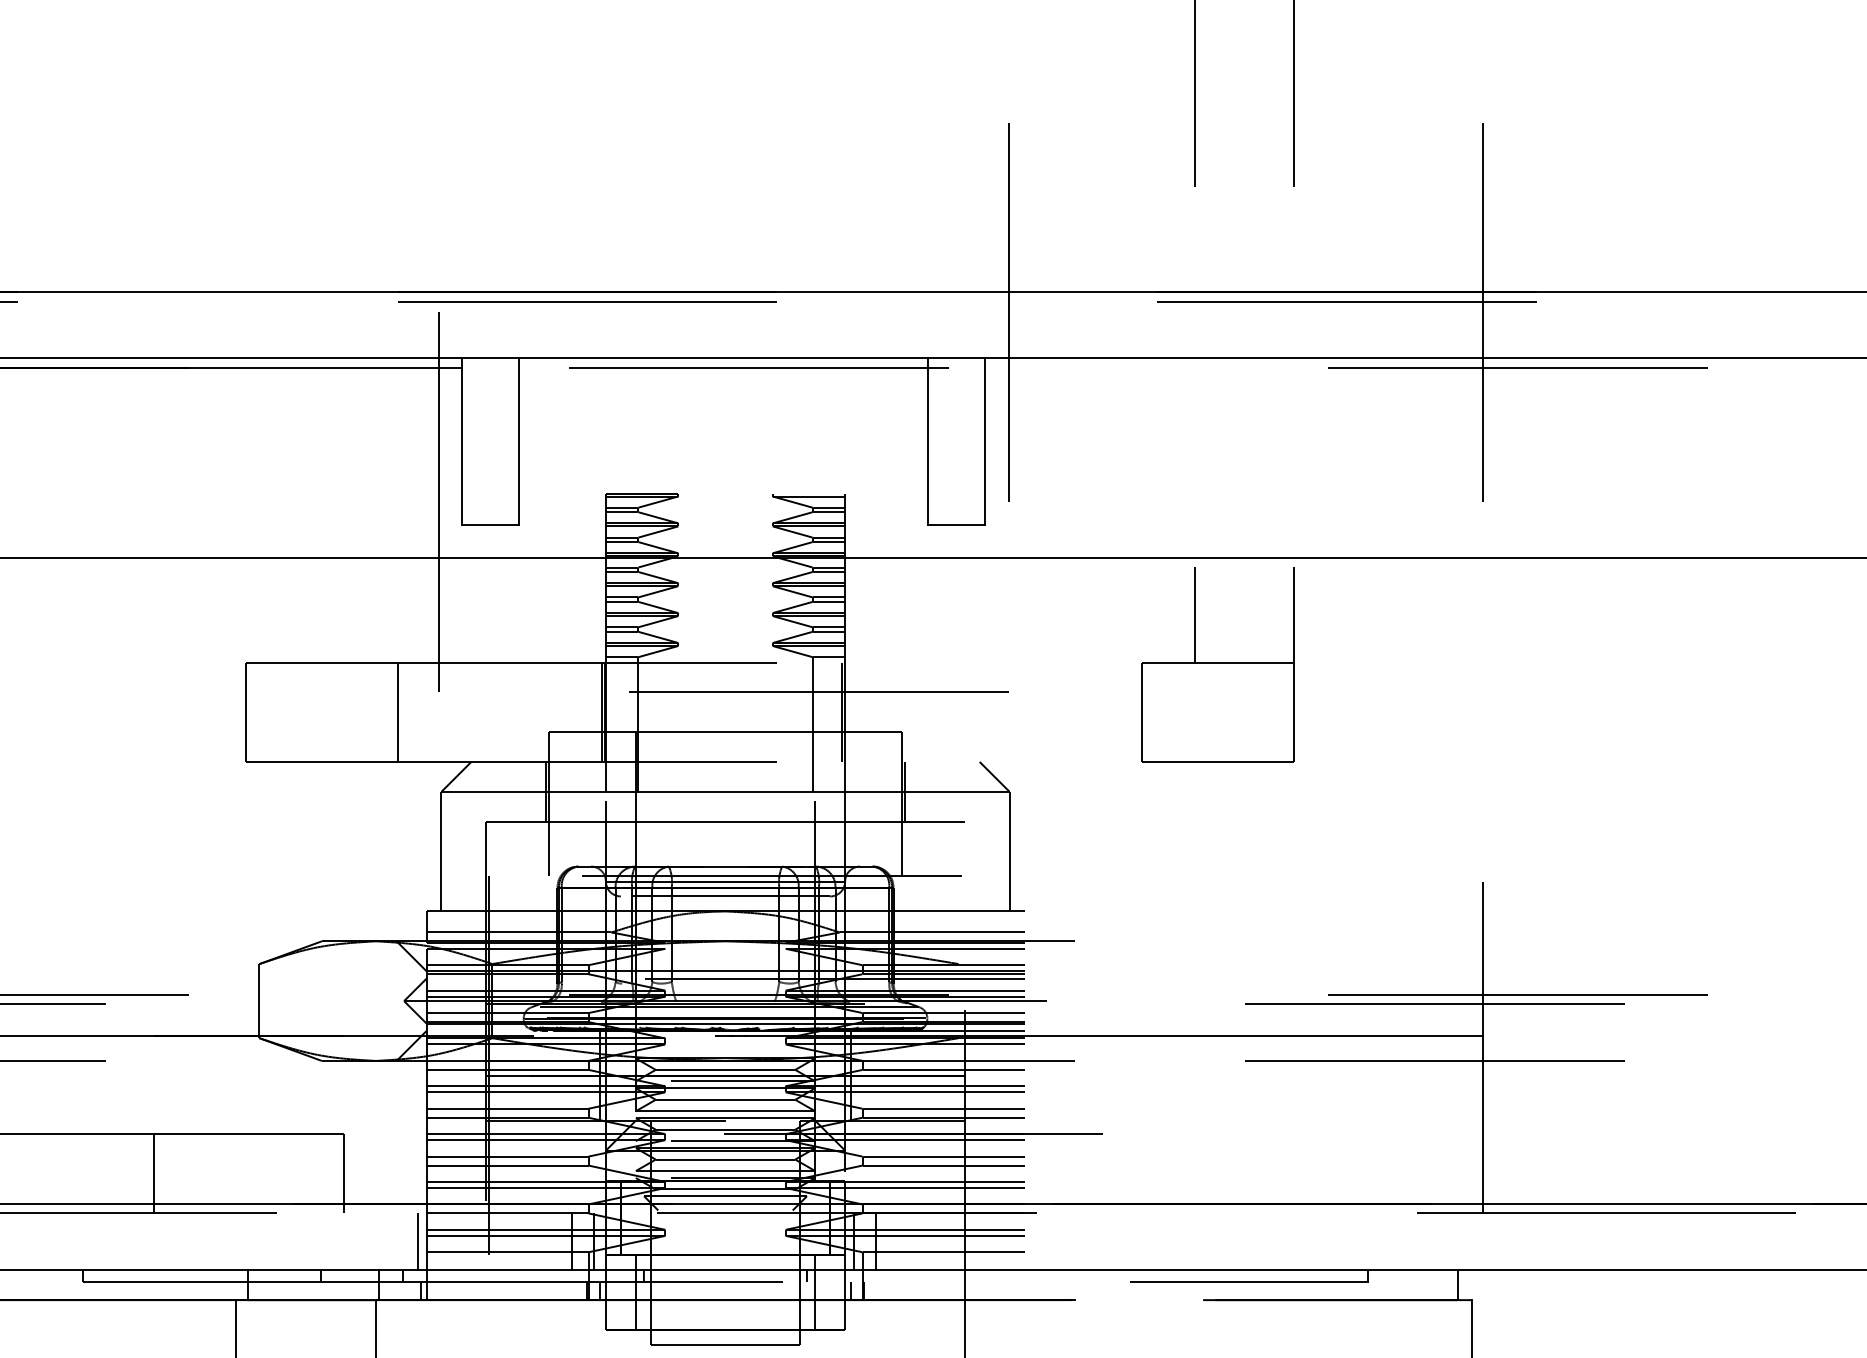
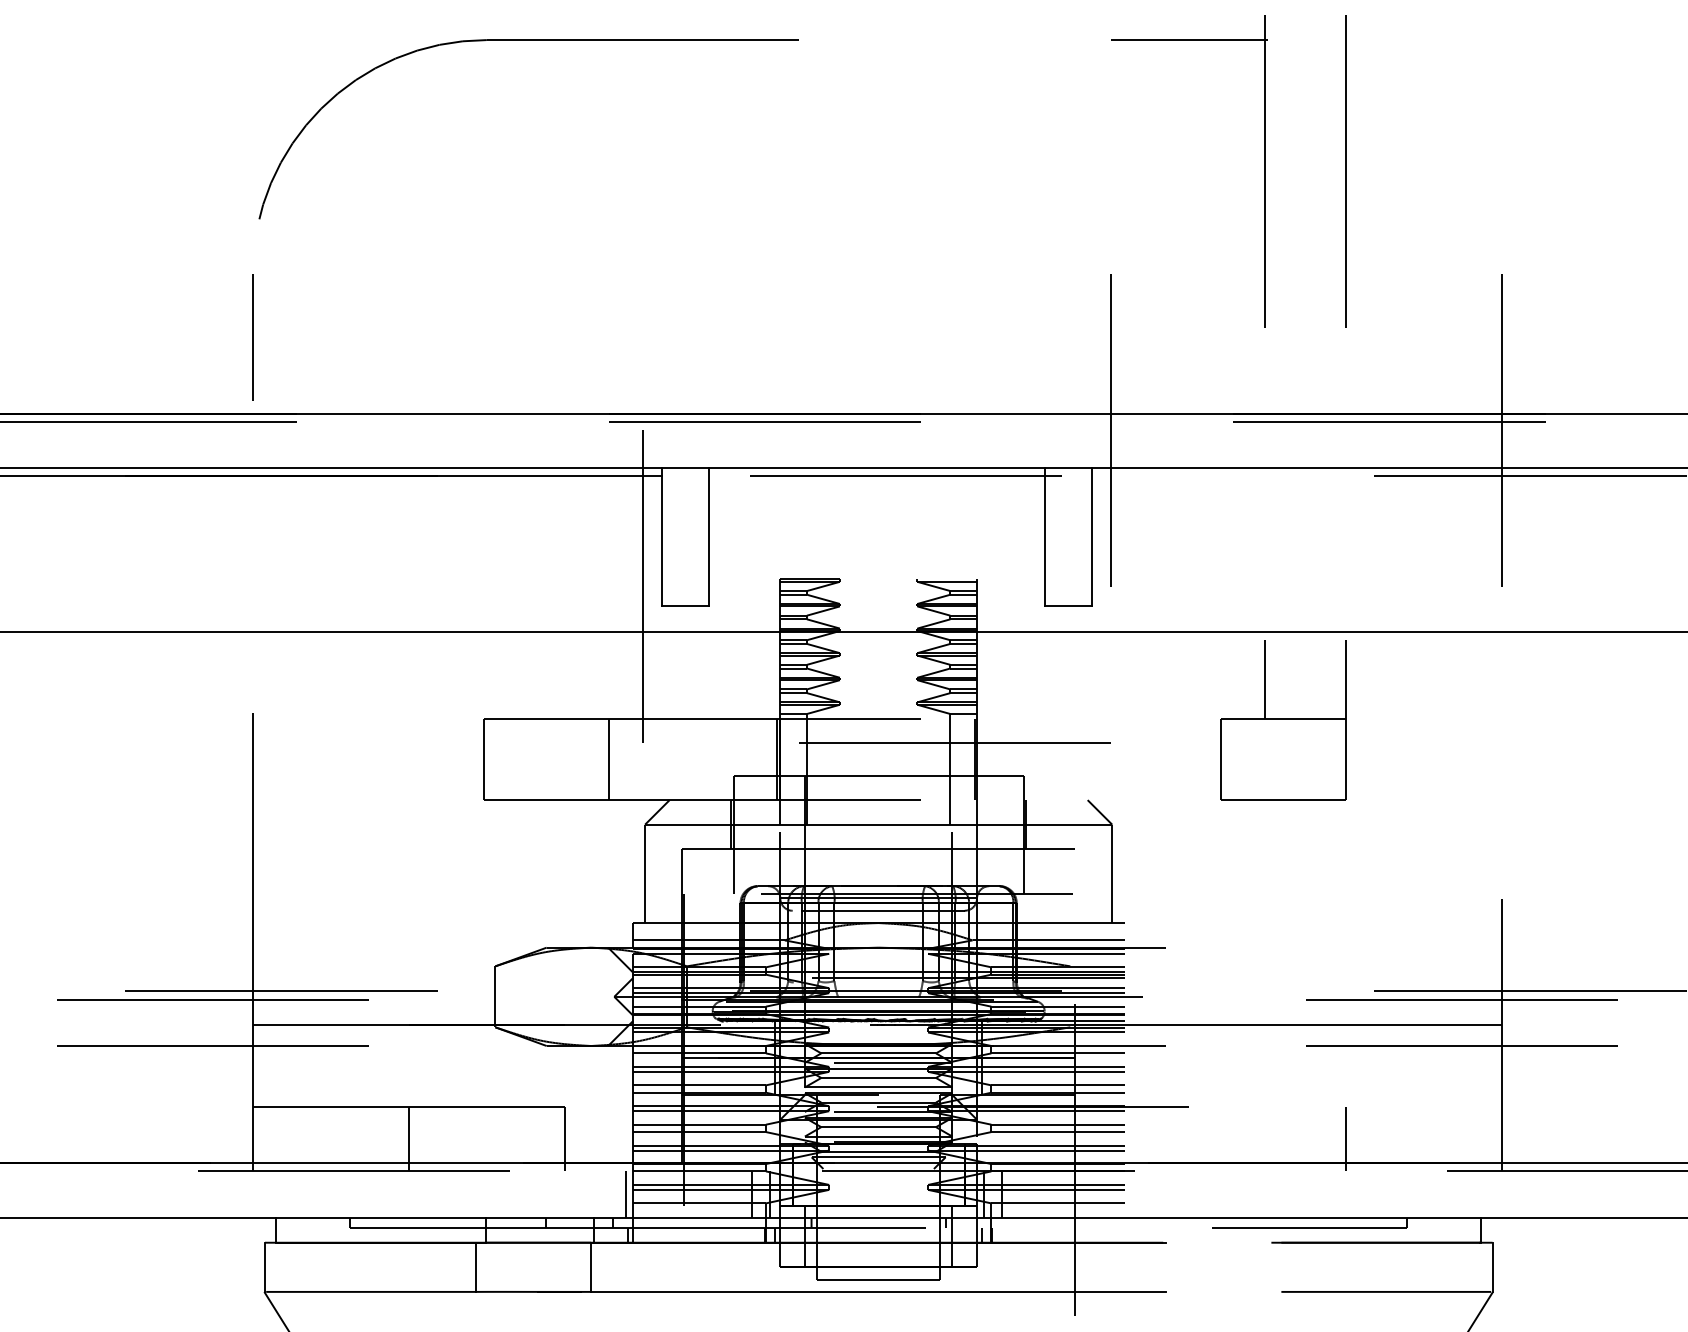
line: (1293, 1173) -> (1345, 1138), added

